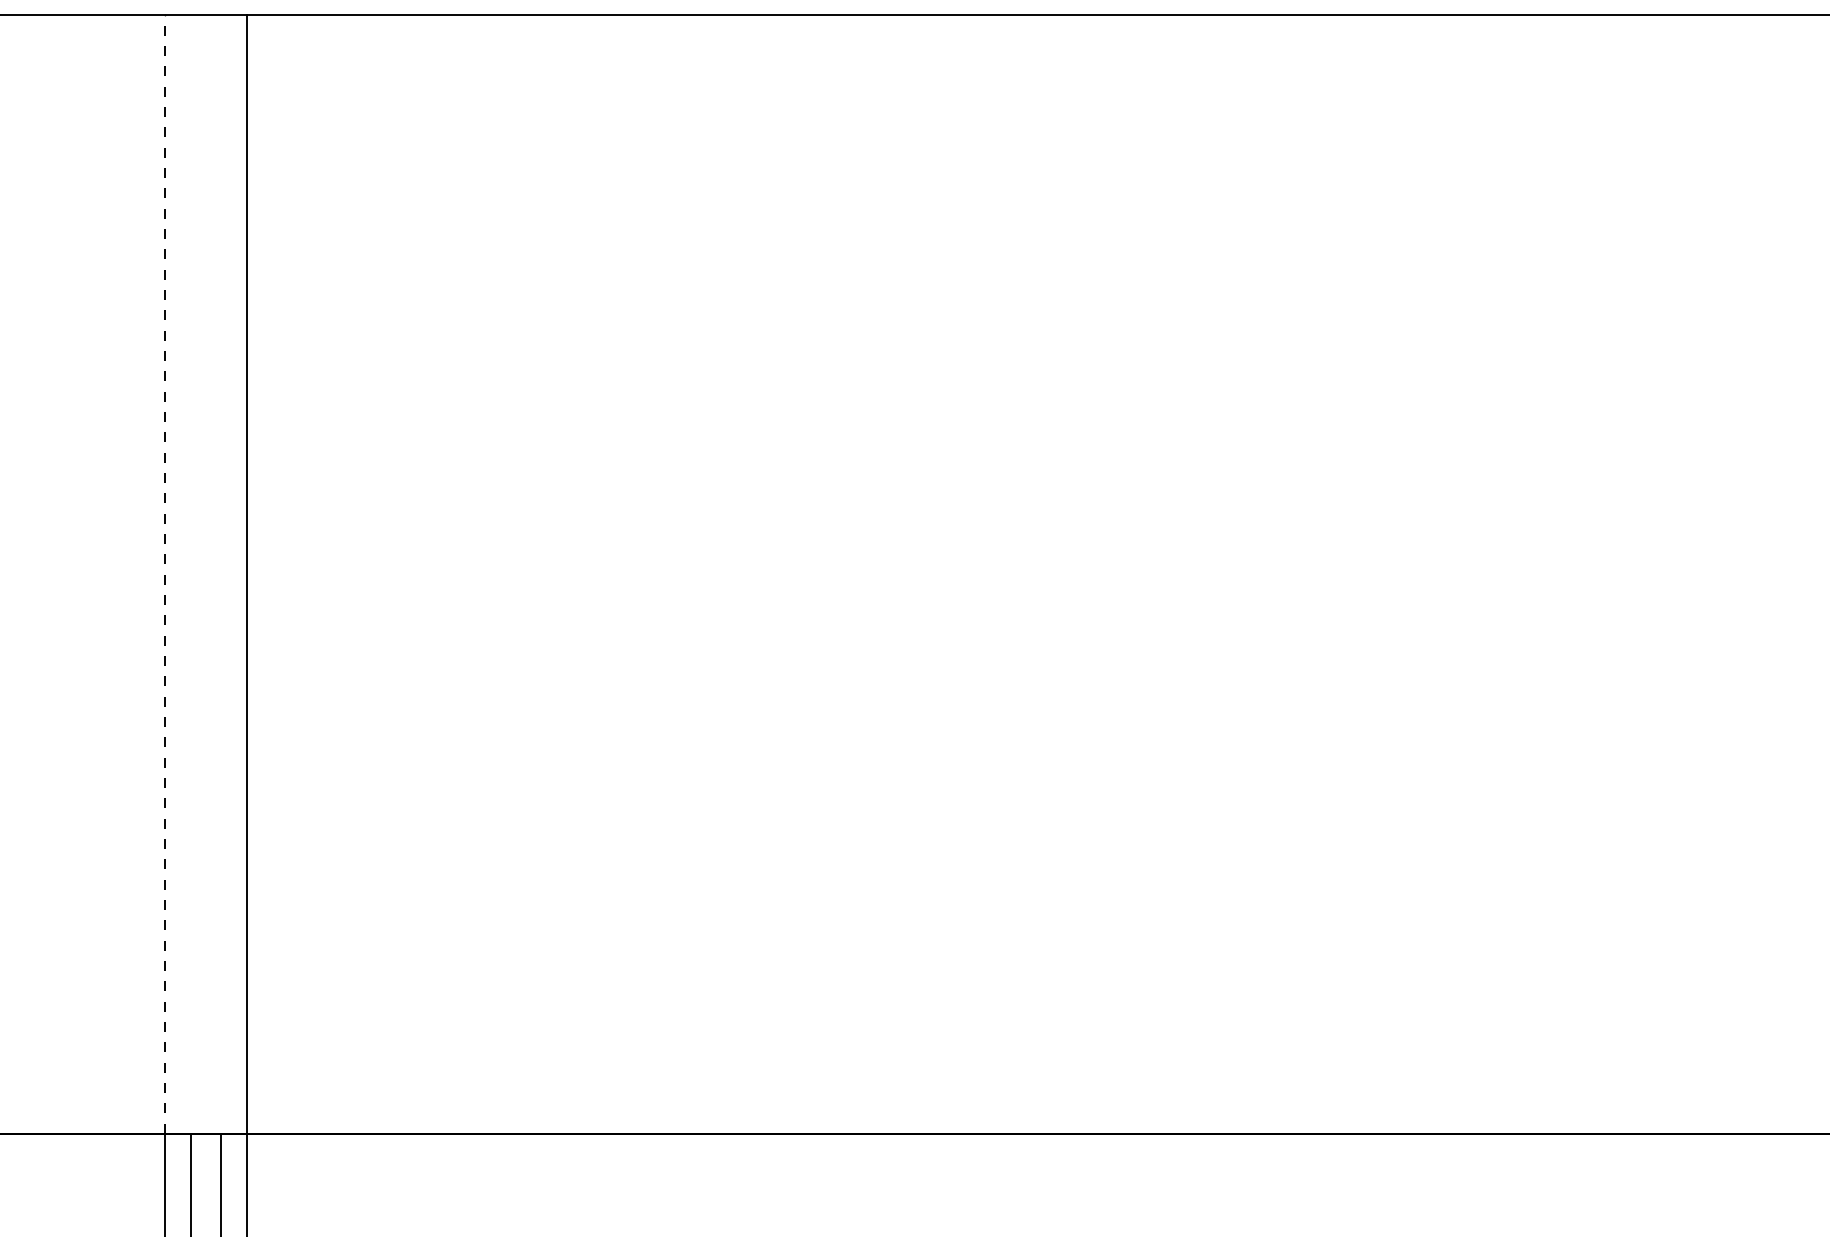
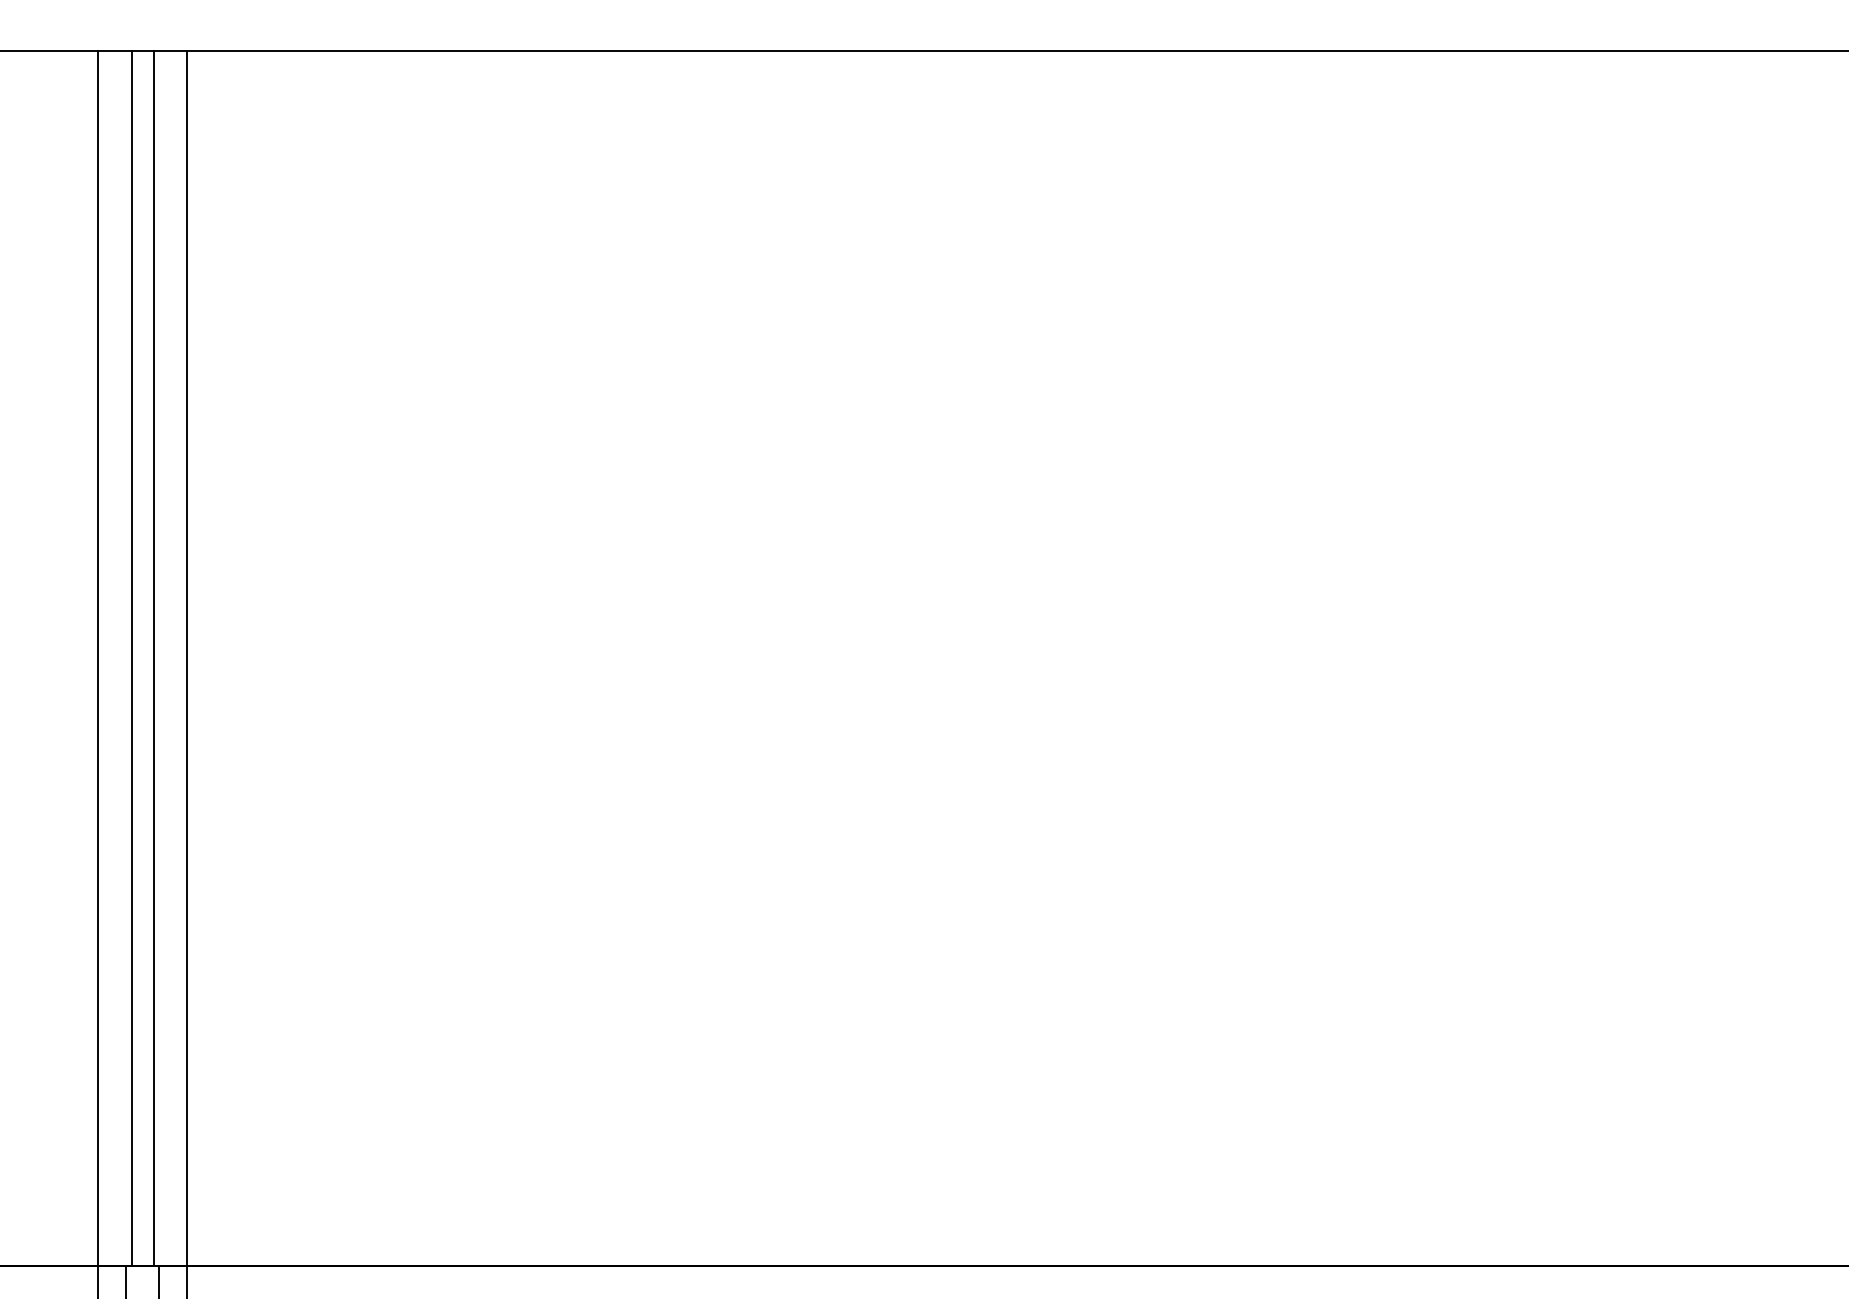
line: (165, 574) -> (98, 658), dashed -> solid
line: (195, 574) -> (131, 658), added
line: (216, 574) -> (154, 658), added

